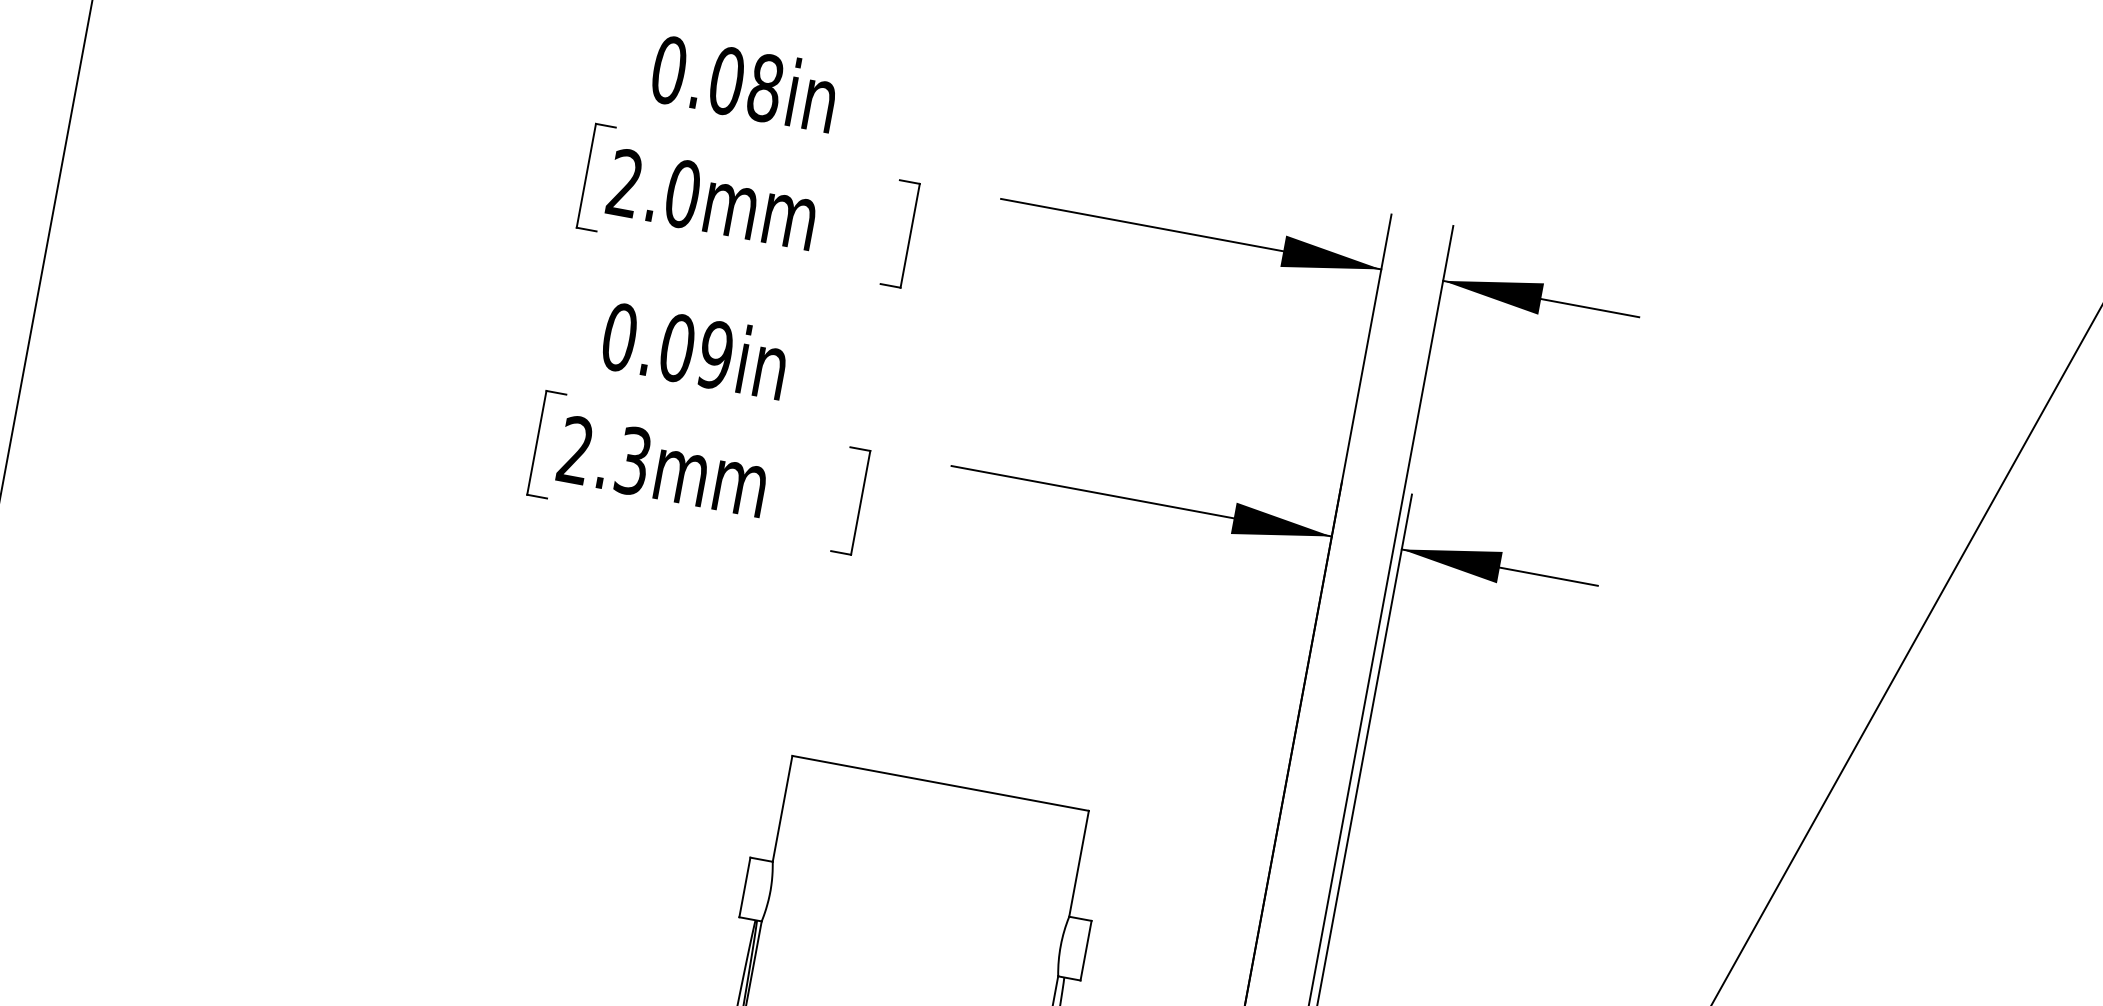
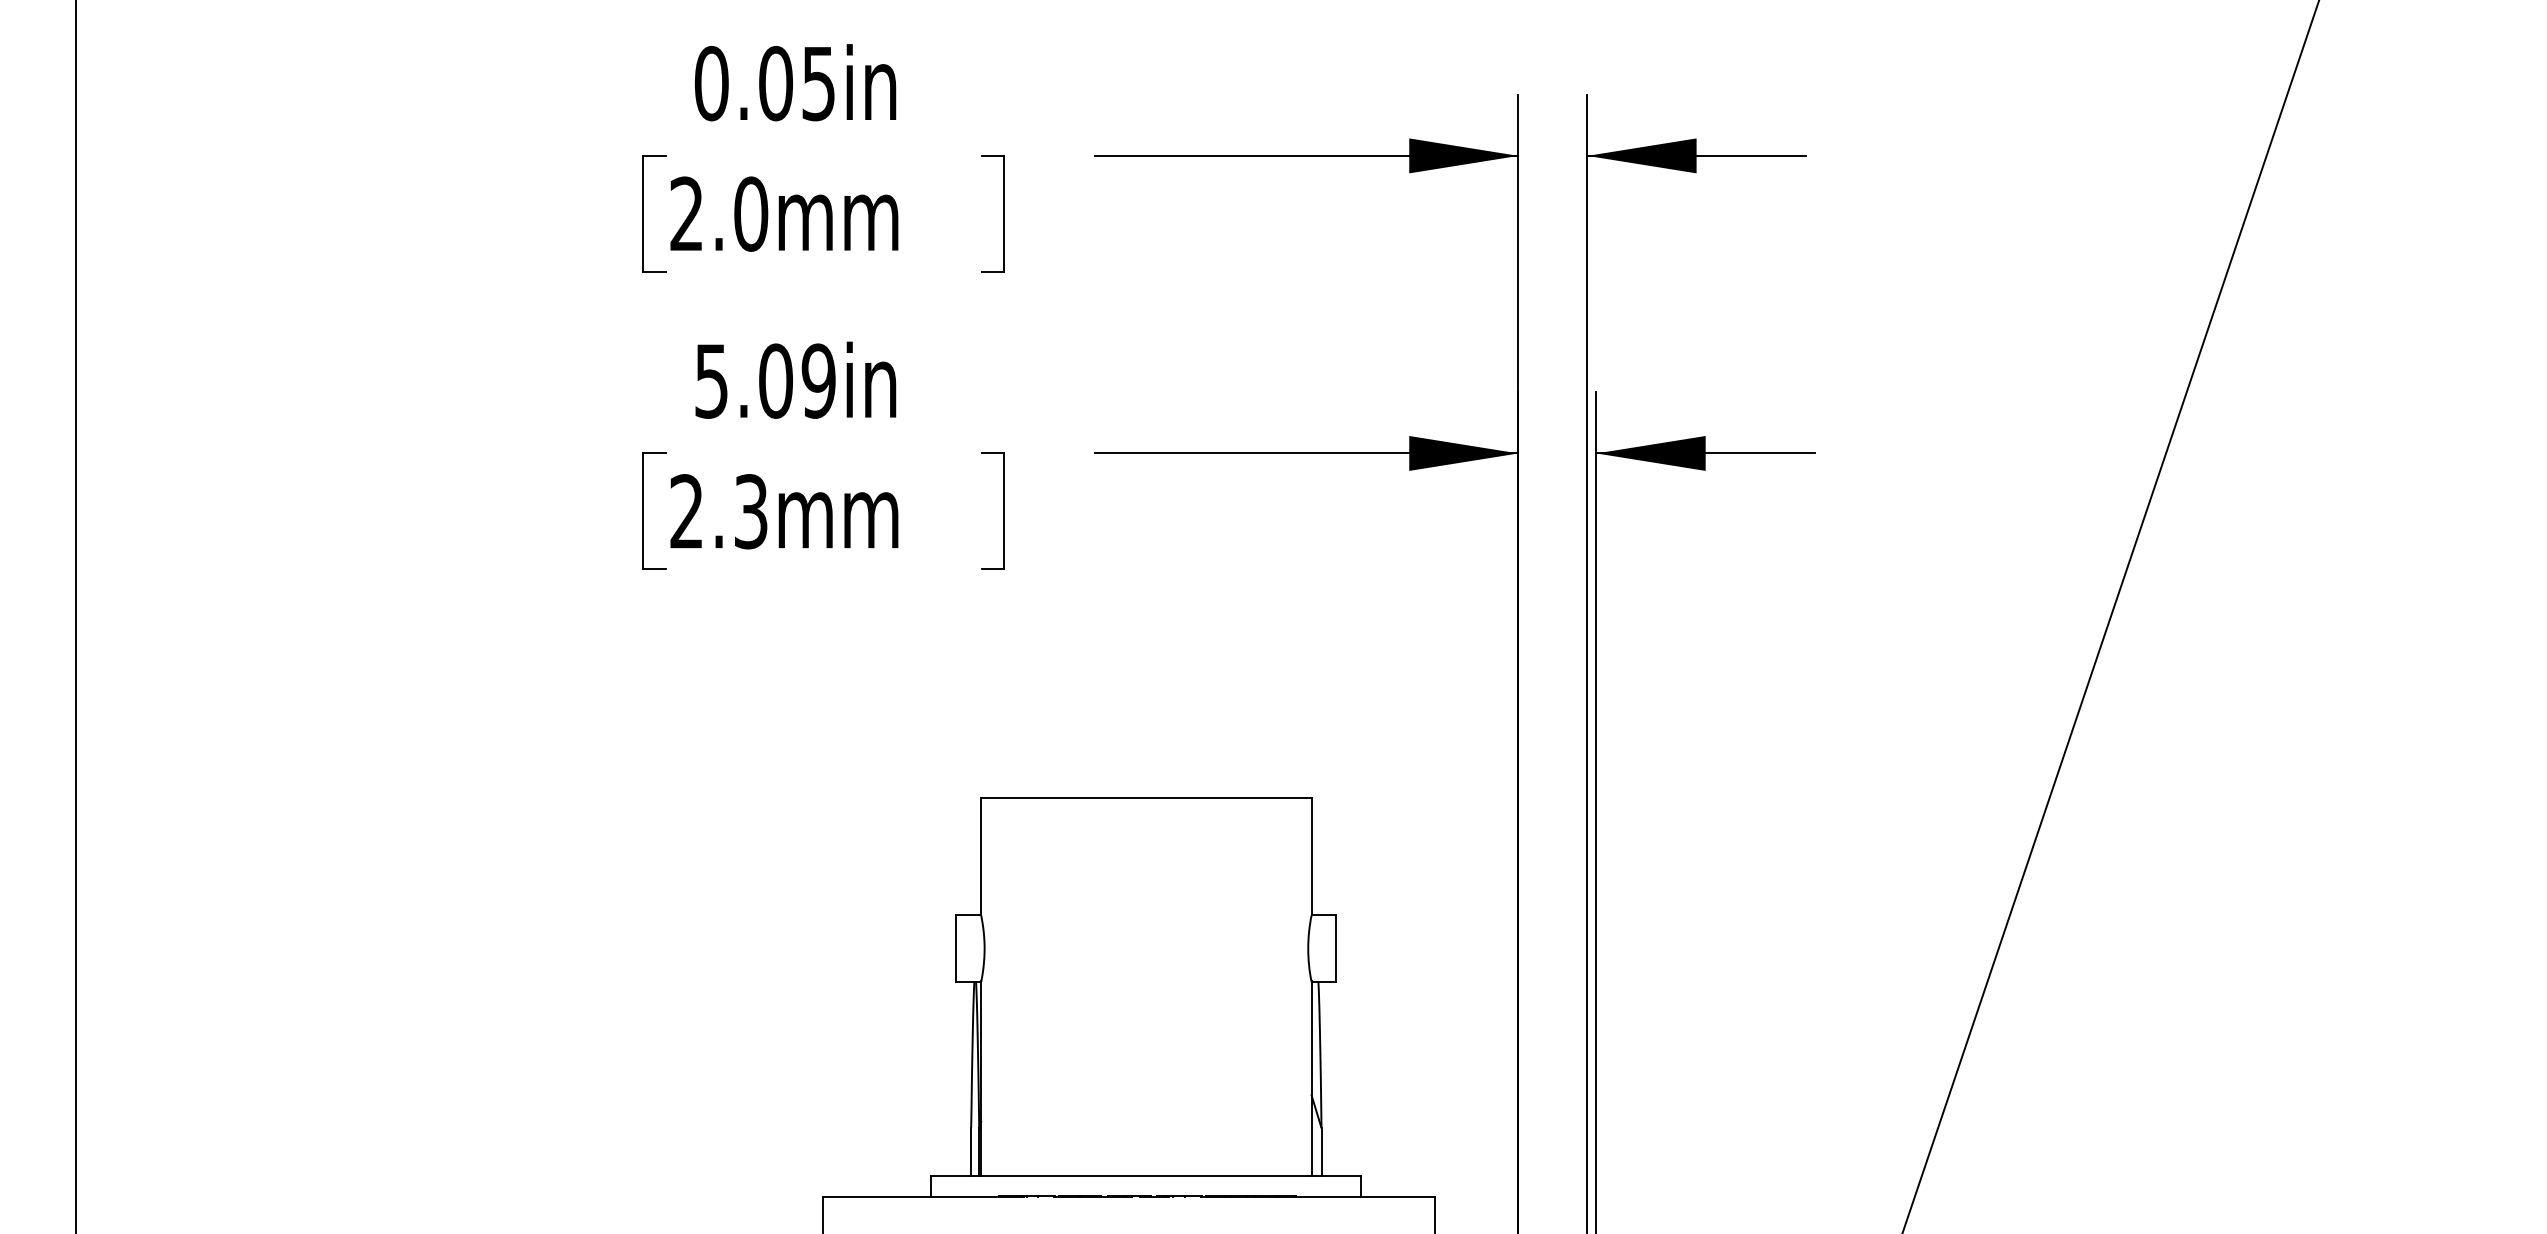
text: (765, 88) -> (818, 83), 0.08in -> 0.05in
text: (619, 336) -> (711, 380), 0.09in -> 5.09in

